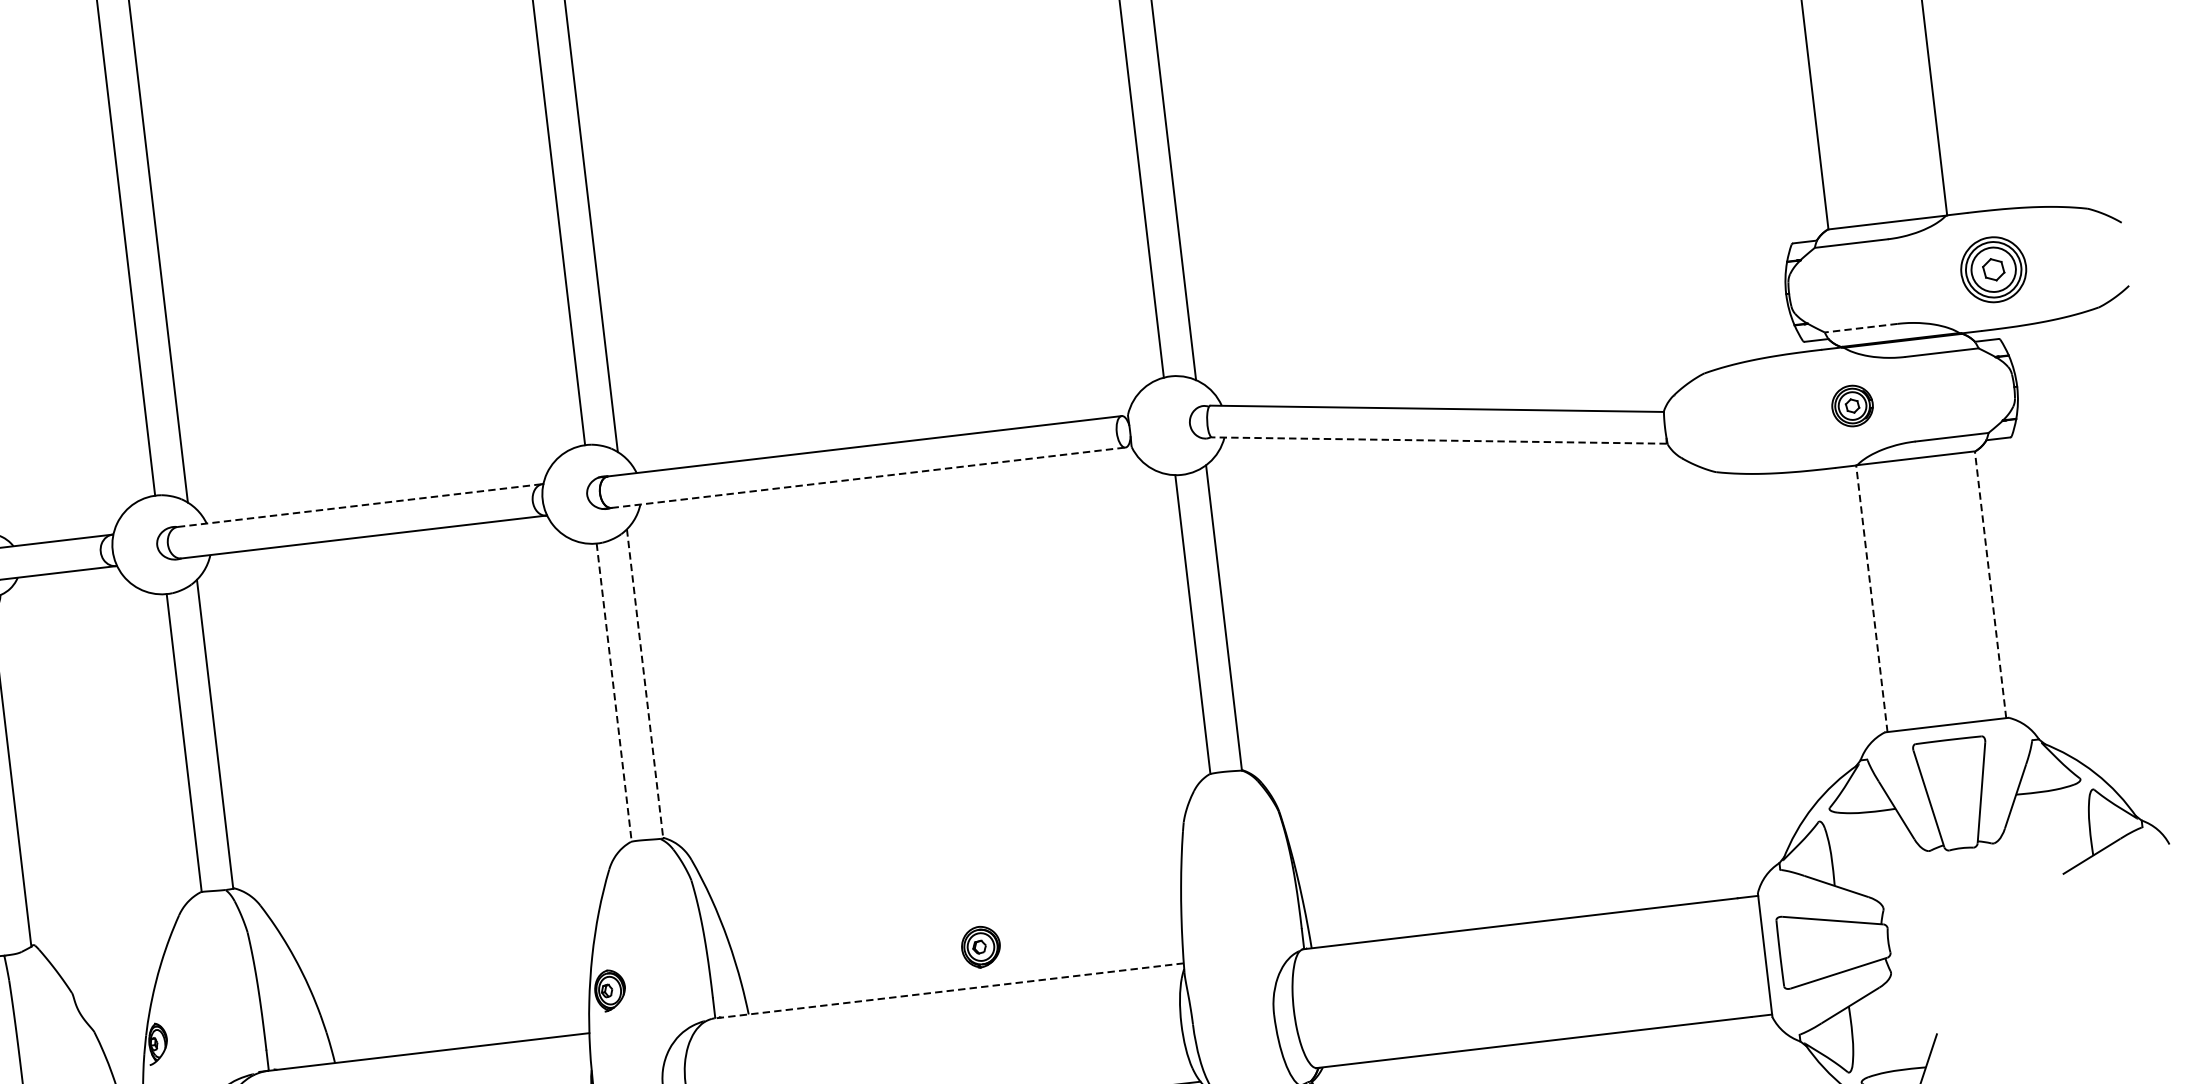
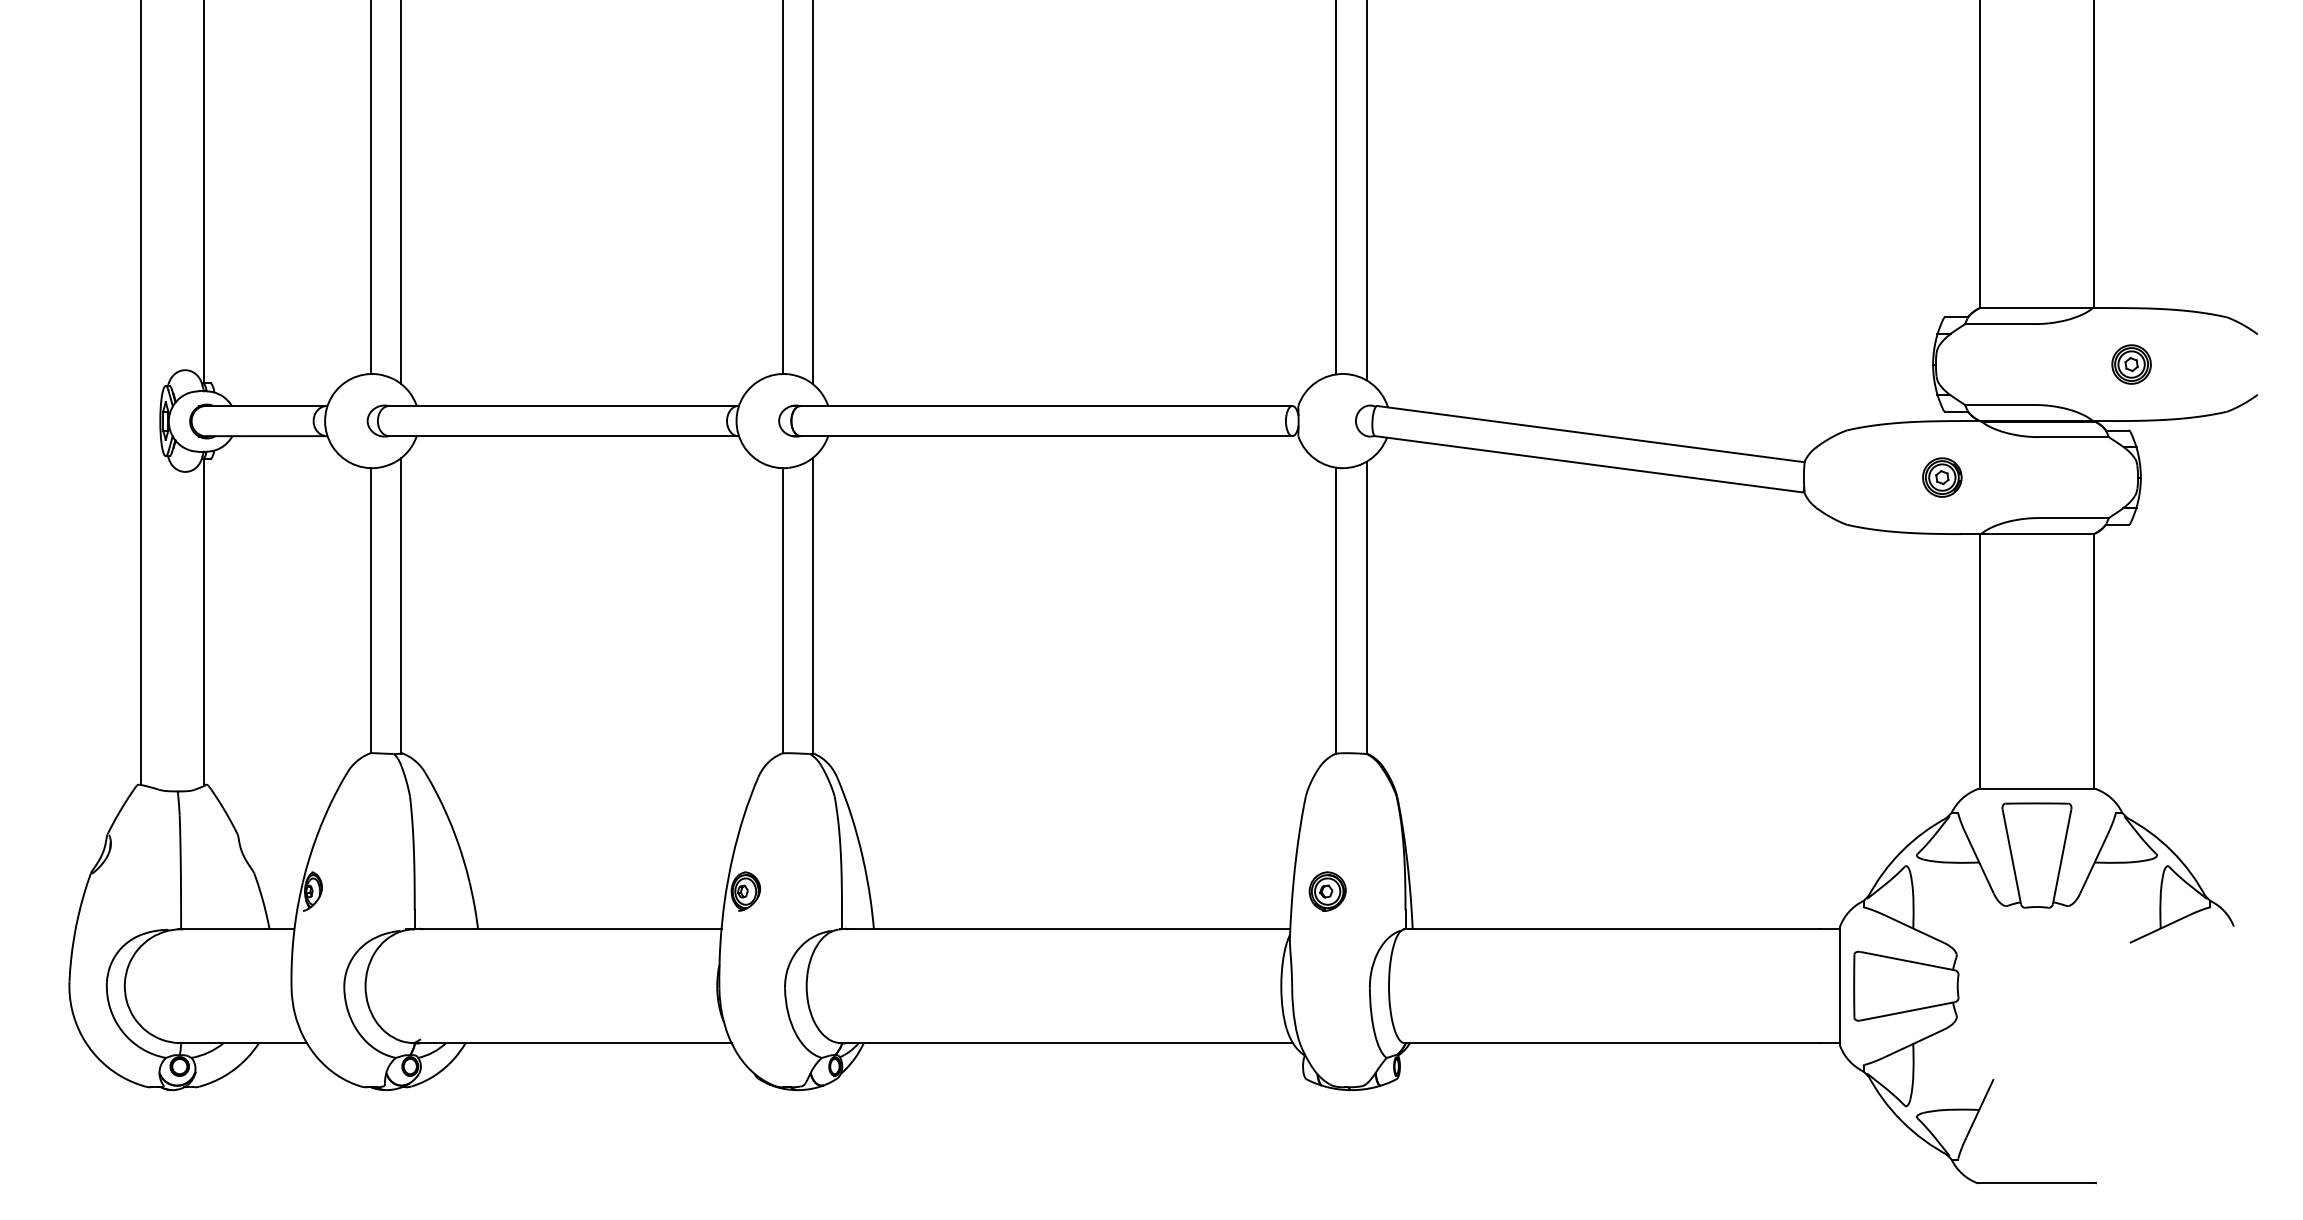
part: (1993, 269) -> (2131, 364), size x0.62
line: (1861, 328) -> (2000, 405), dashed -> solid
part: (1852, 405) -> (1942, 477), moved
line: (1439, 440) -> (1589, 464), dashed -> solid
line: (868, 478) -> (1046, 436), dashed -> solid
line: (360, 506) -> (563, 406), dashed -> solid
line: (1990, 584) -> (2093, 661), dashed -> solid
line: (1872, 598) -> (1980, 661), dashed -> solid
line: (644, 683) -> (812, 605), dashed -> solid
line: (613, 692) -> (782, 610), dashed -> solid
part: (980, 946) -> (1327, 891), moved
line: (947, 991) -> (1064, 929), dashed -> solid

